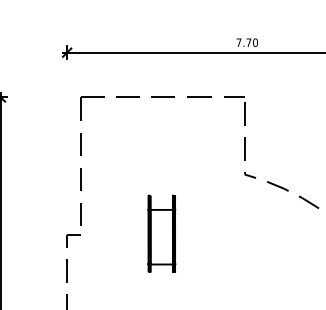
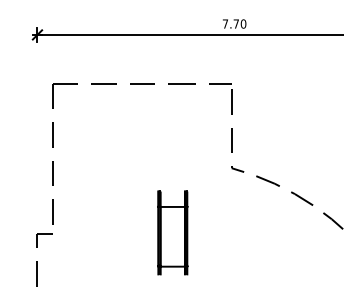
part: (161, 233) -> (172, 232), moved

